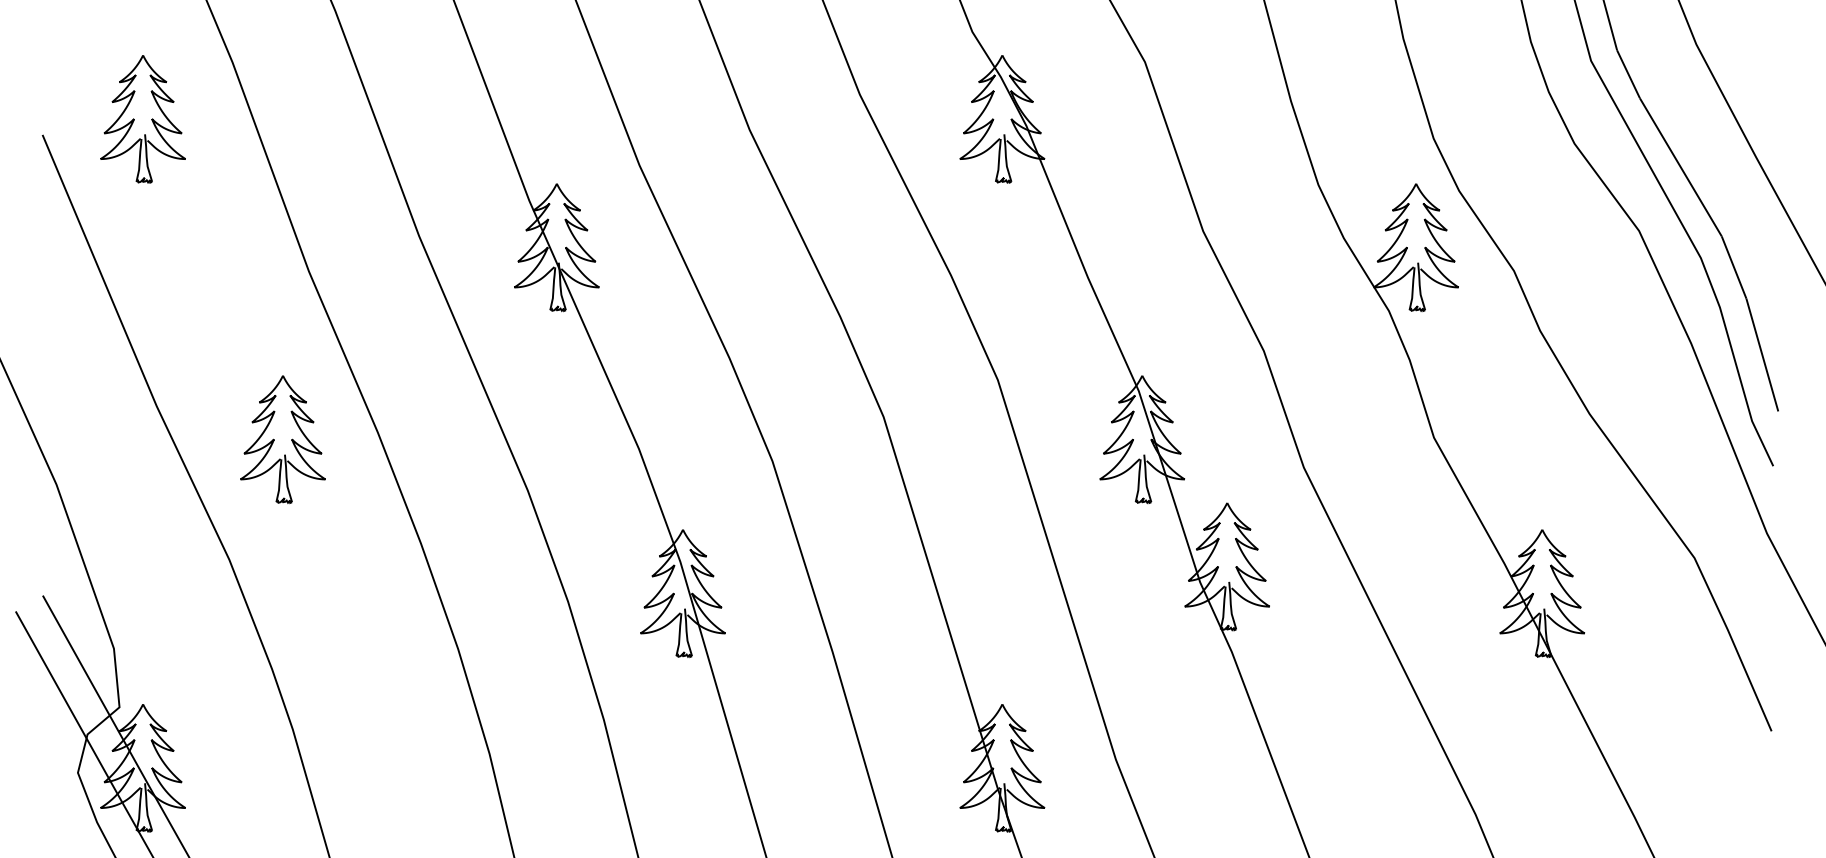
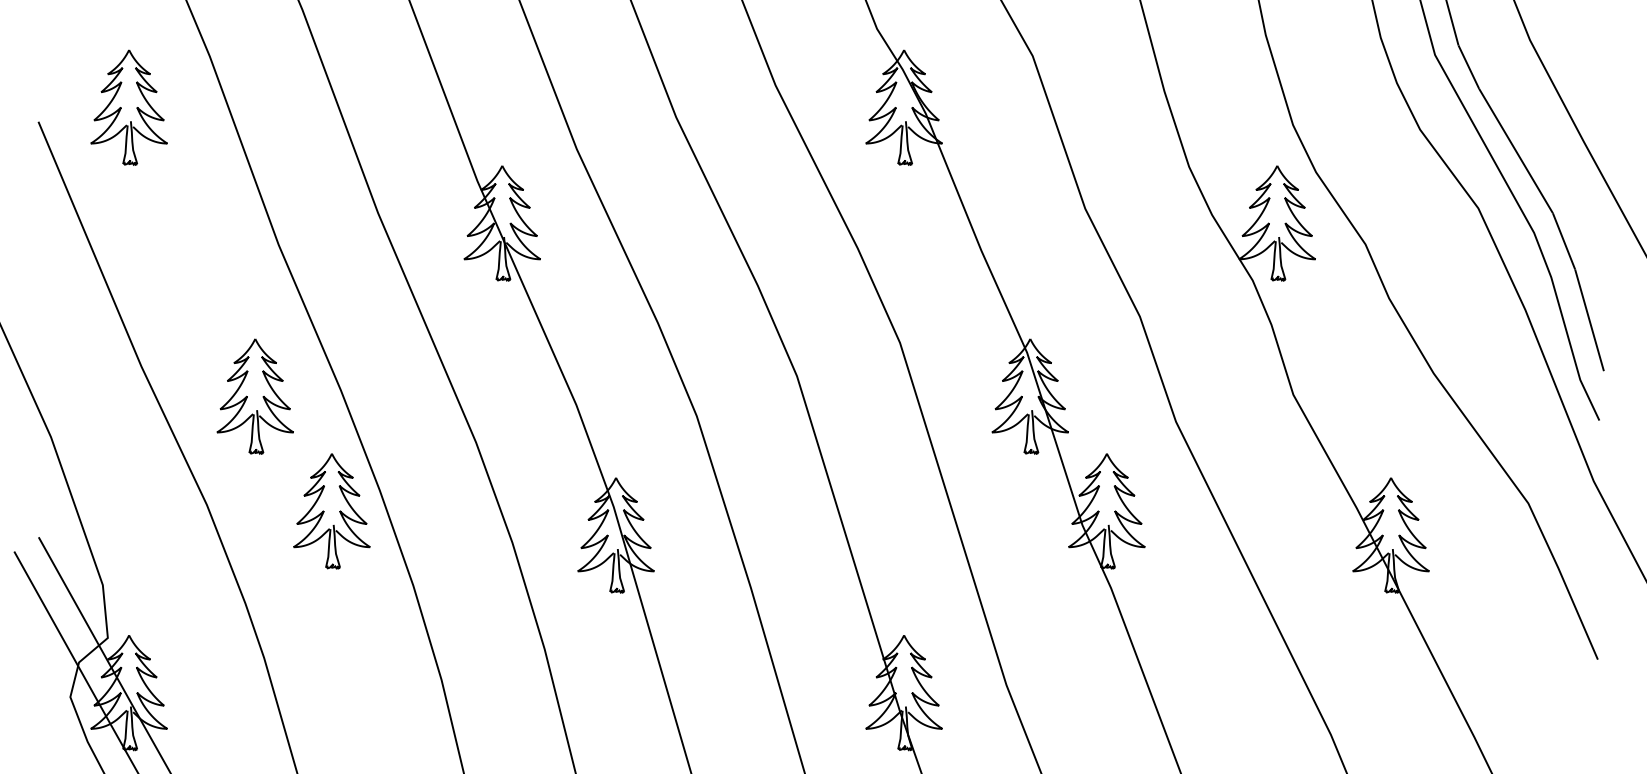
part: (367, 566) -> (331, 511), added

